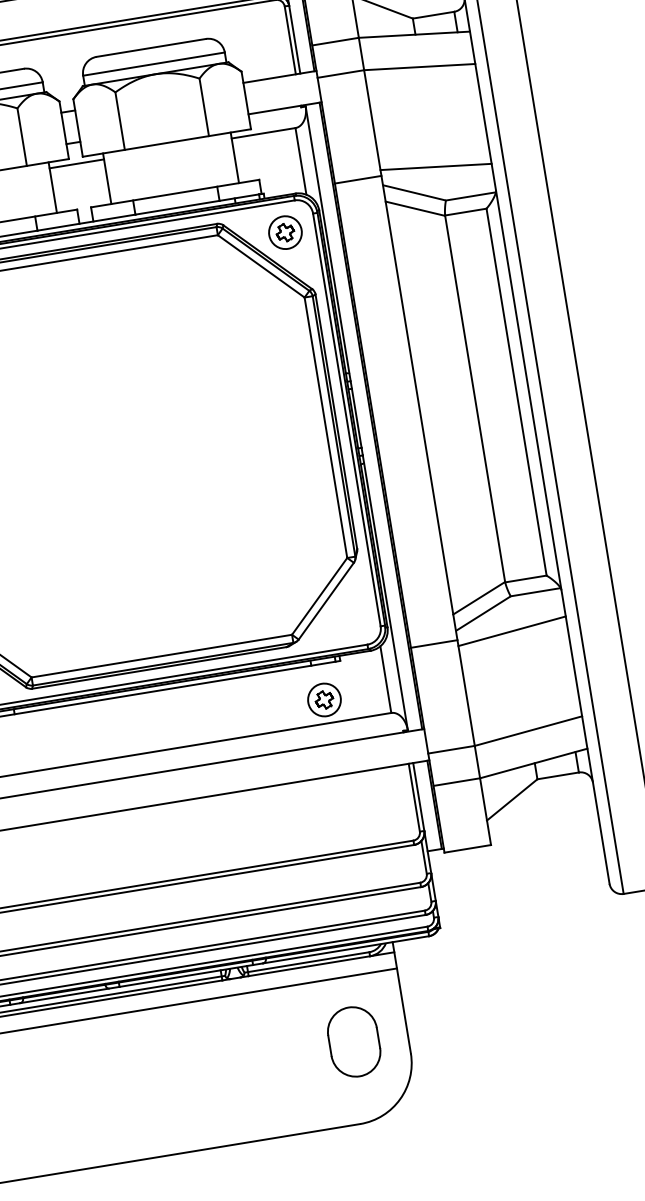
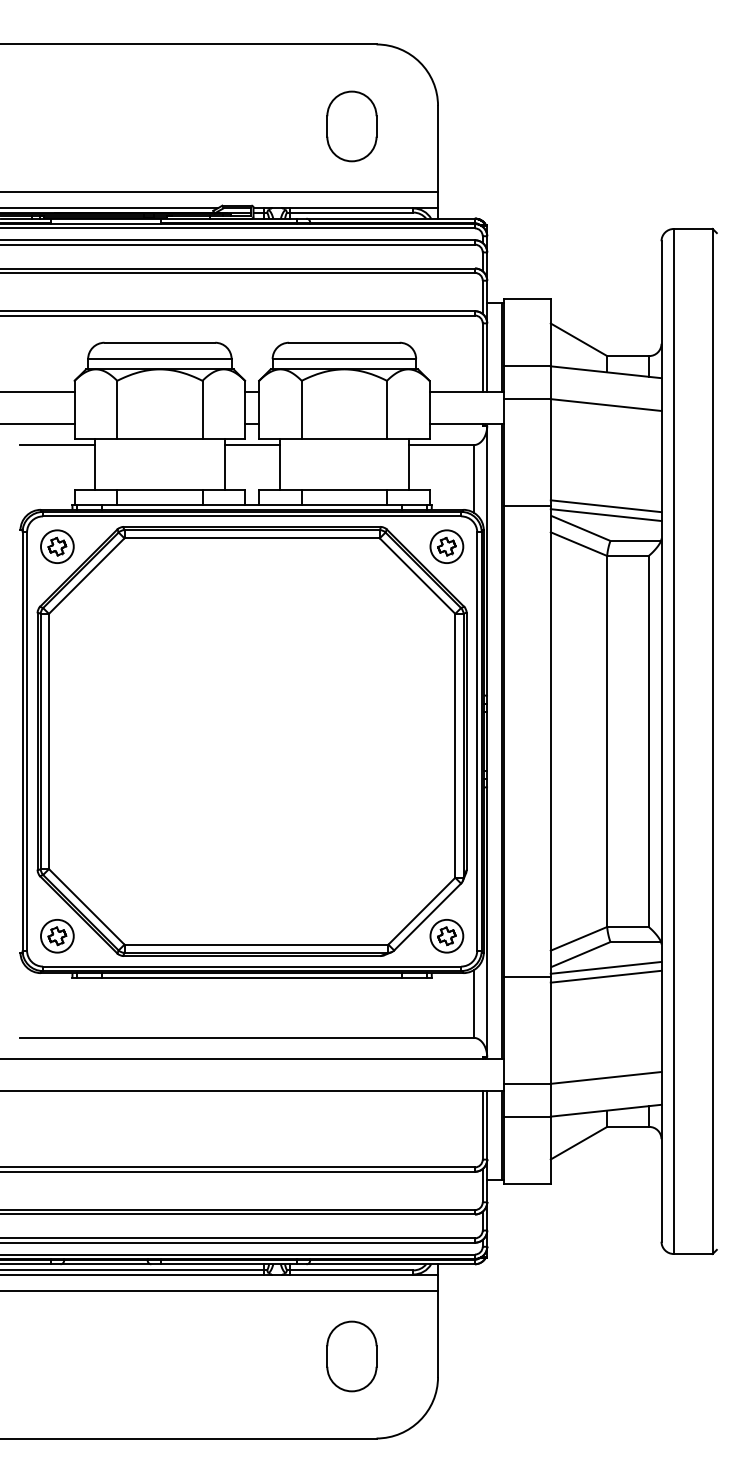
line: (436, 176) -> (605, 515), added
line: (509, 622) -> (605, 967), added
part: (324, 700) -> (446, 936), moved
part: (353, 1042) -> (351, 1356), moved

